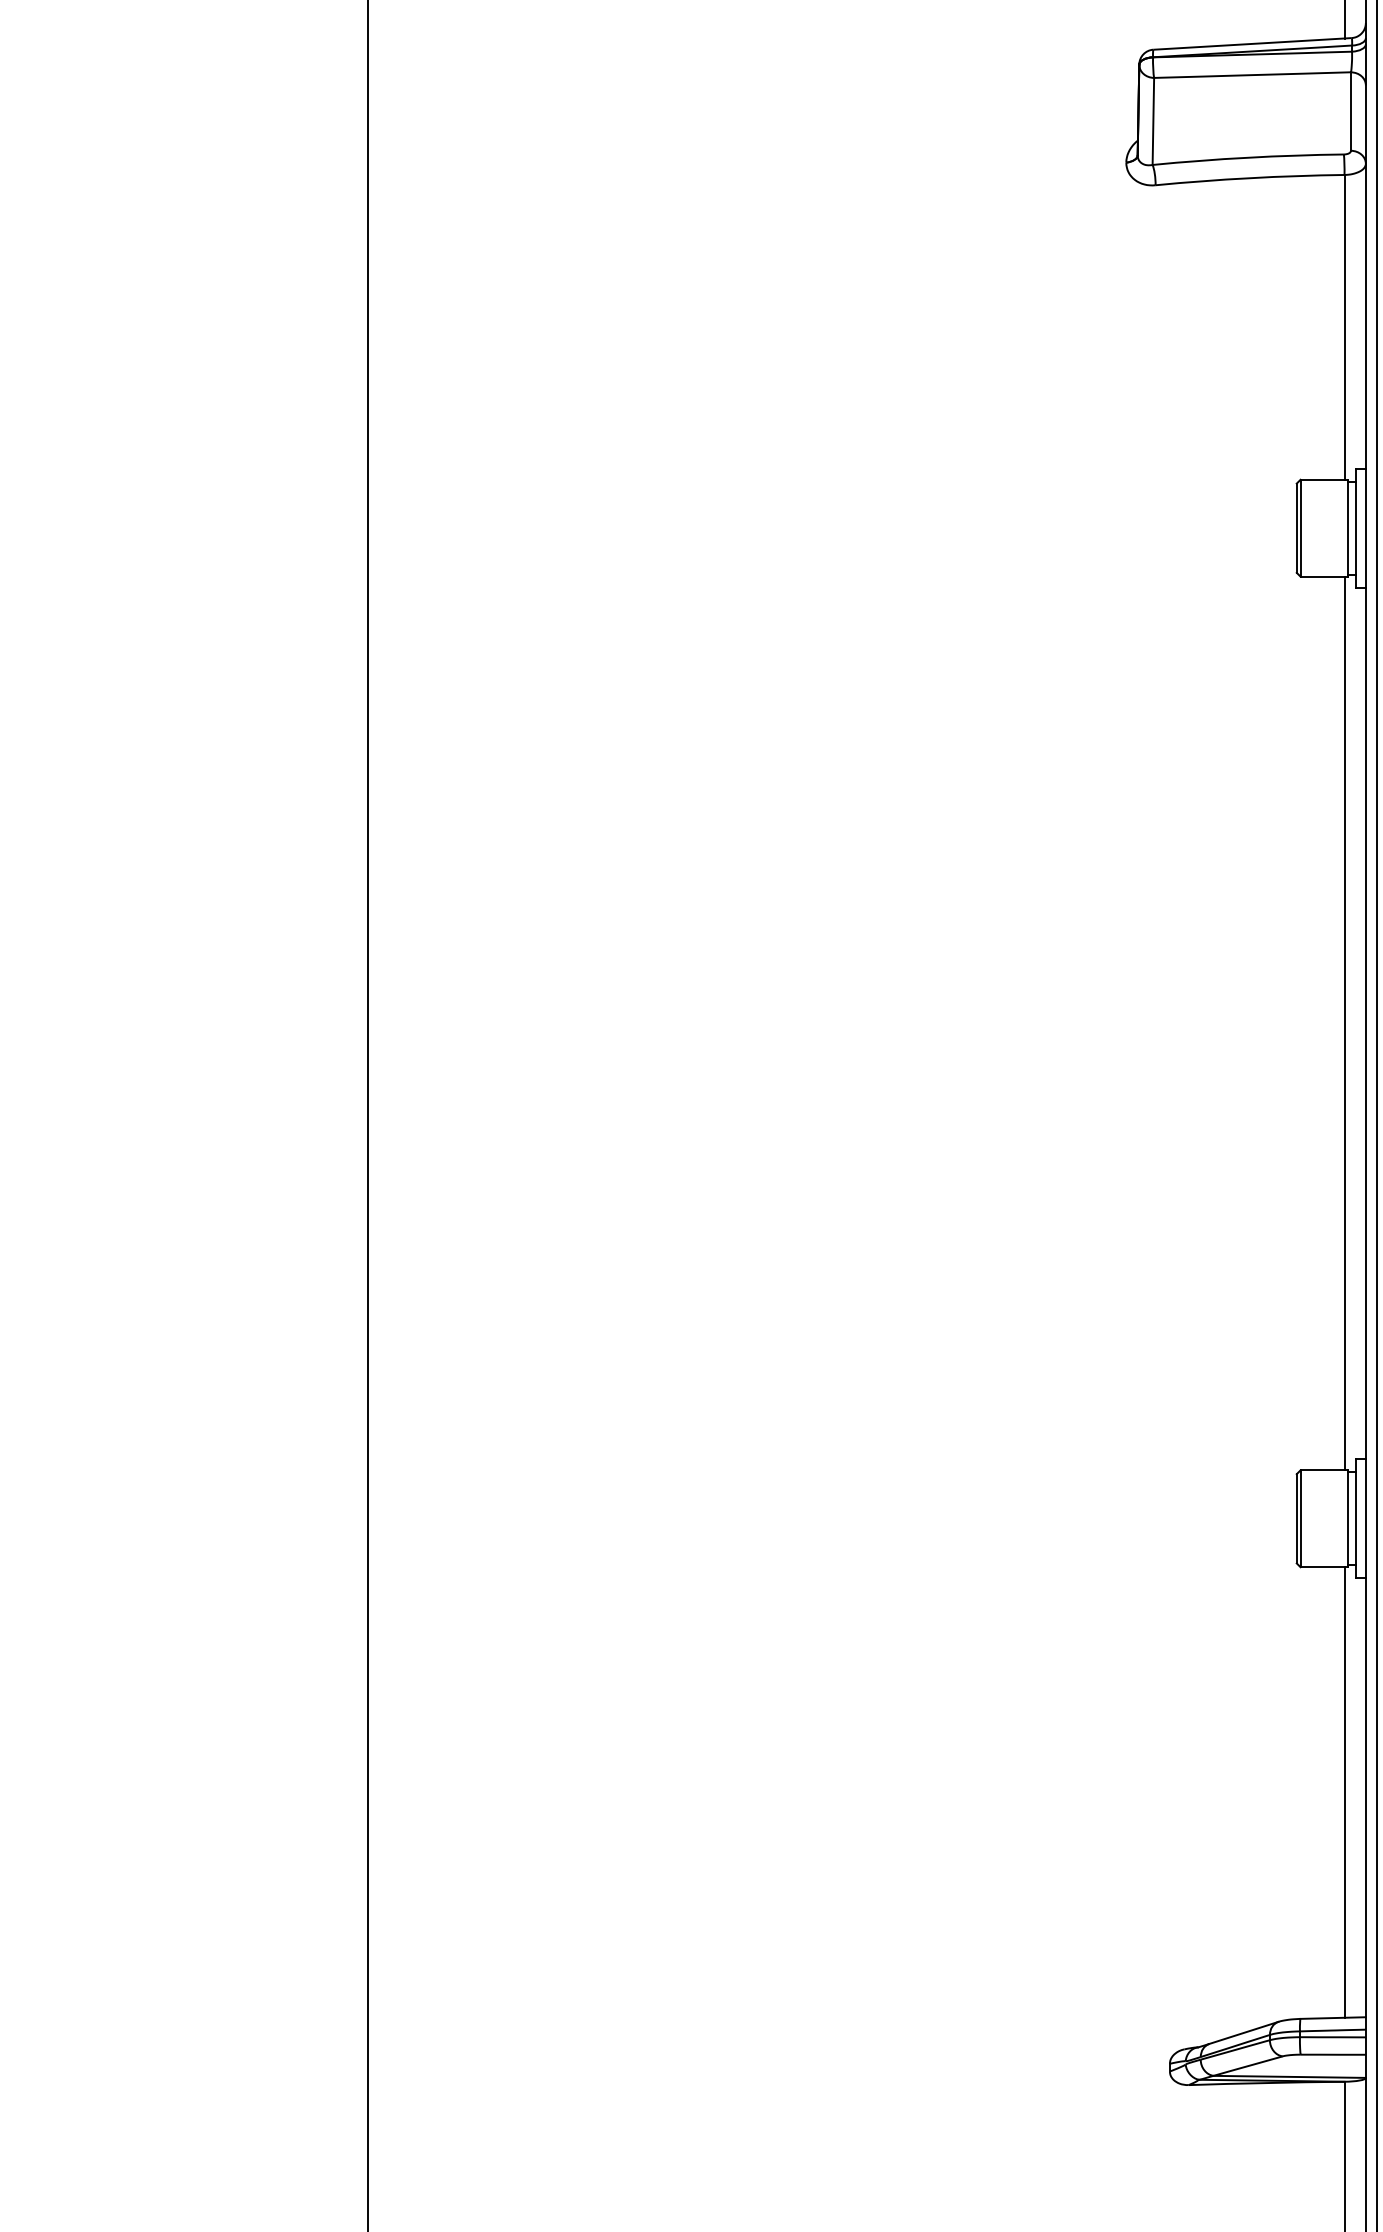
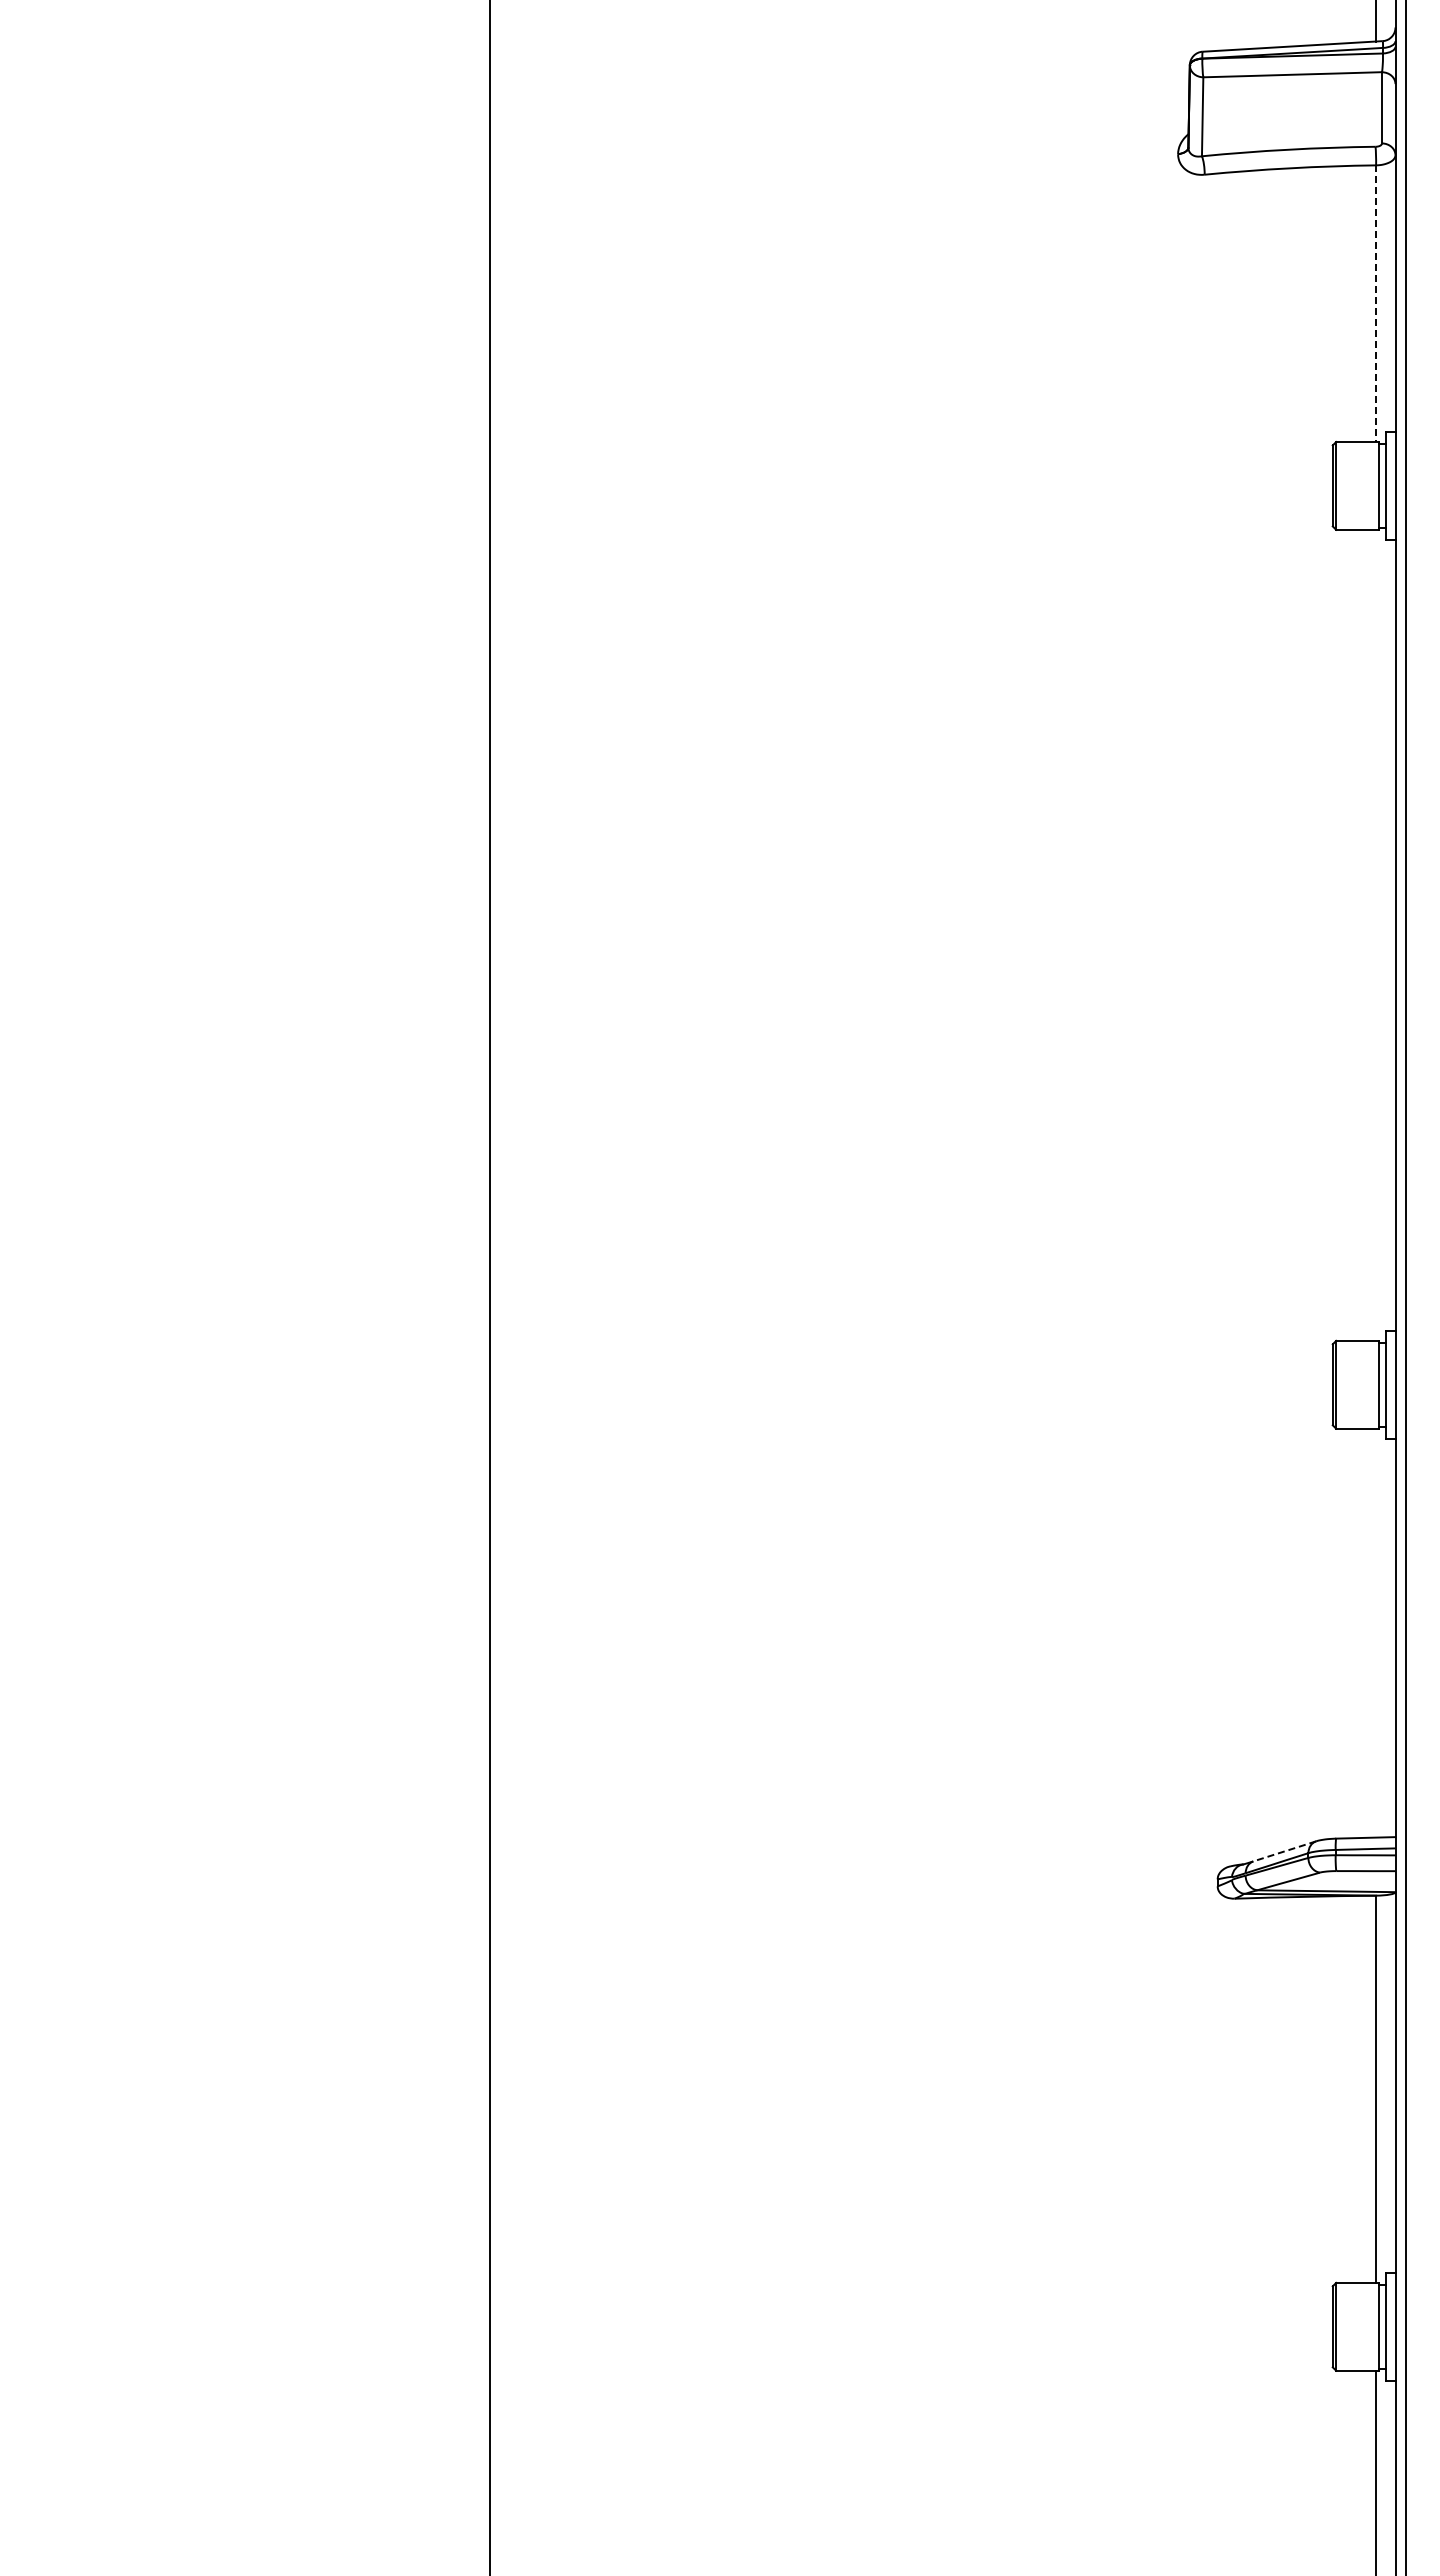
line: (1344, 328) -> (1376, 304), solid -> dashed
line: (1344, 1022) -> (1376, 934), removed
line: (1344, 1791) -> (1376, 1632), removed
line: (1243, 2033) -> (1284, 1851), solid -> dashed

